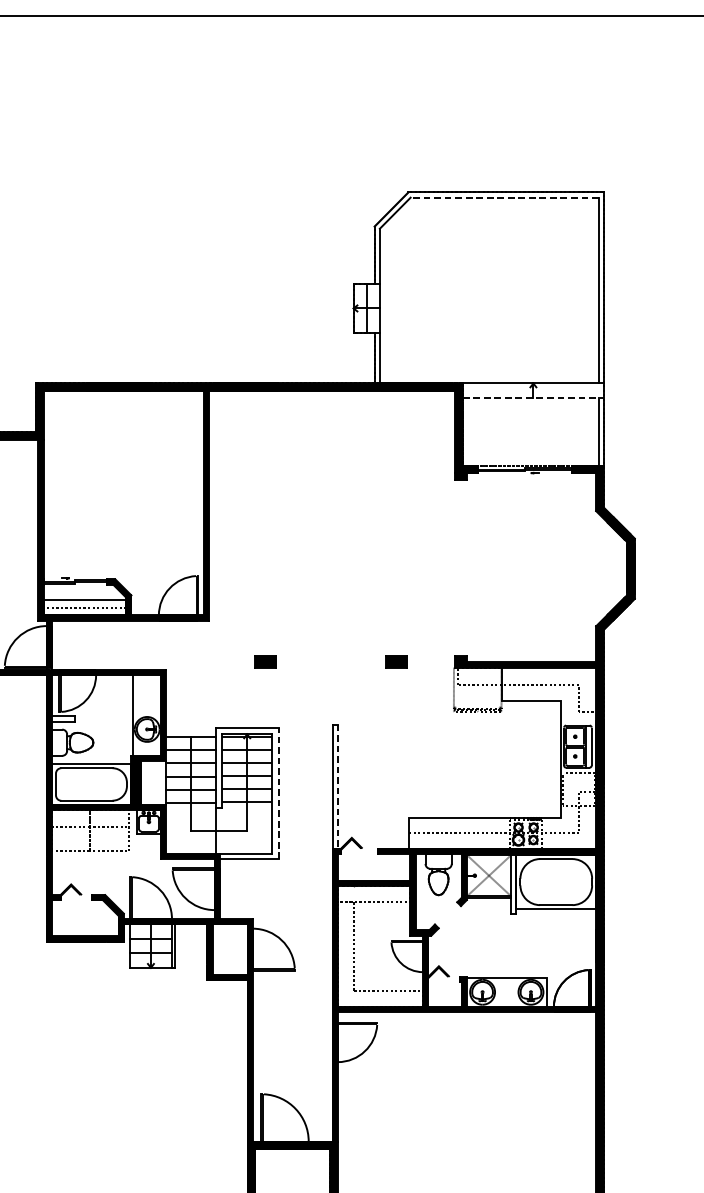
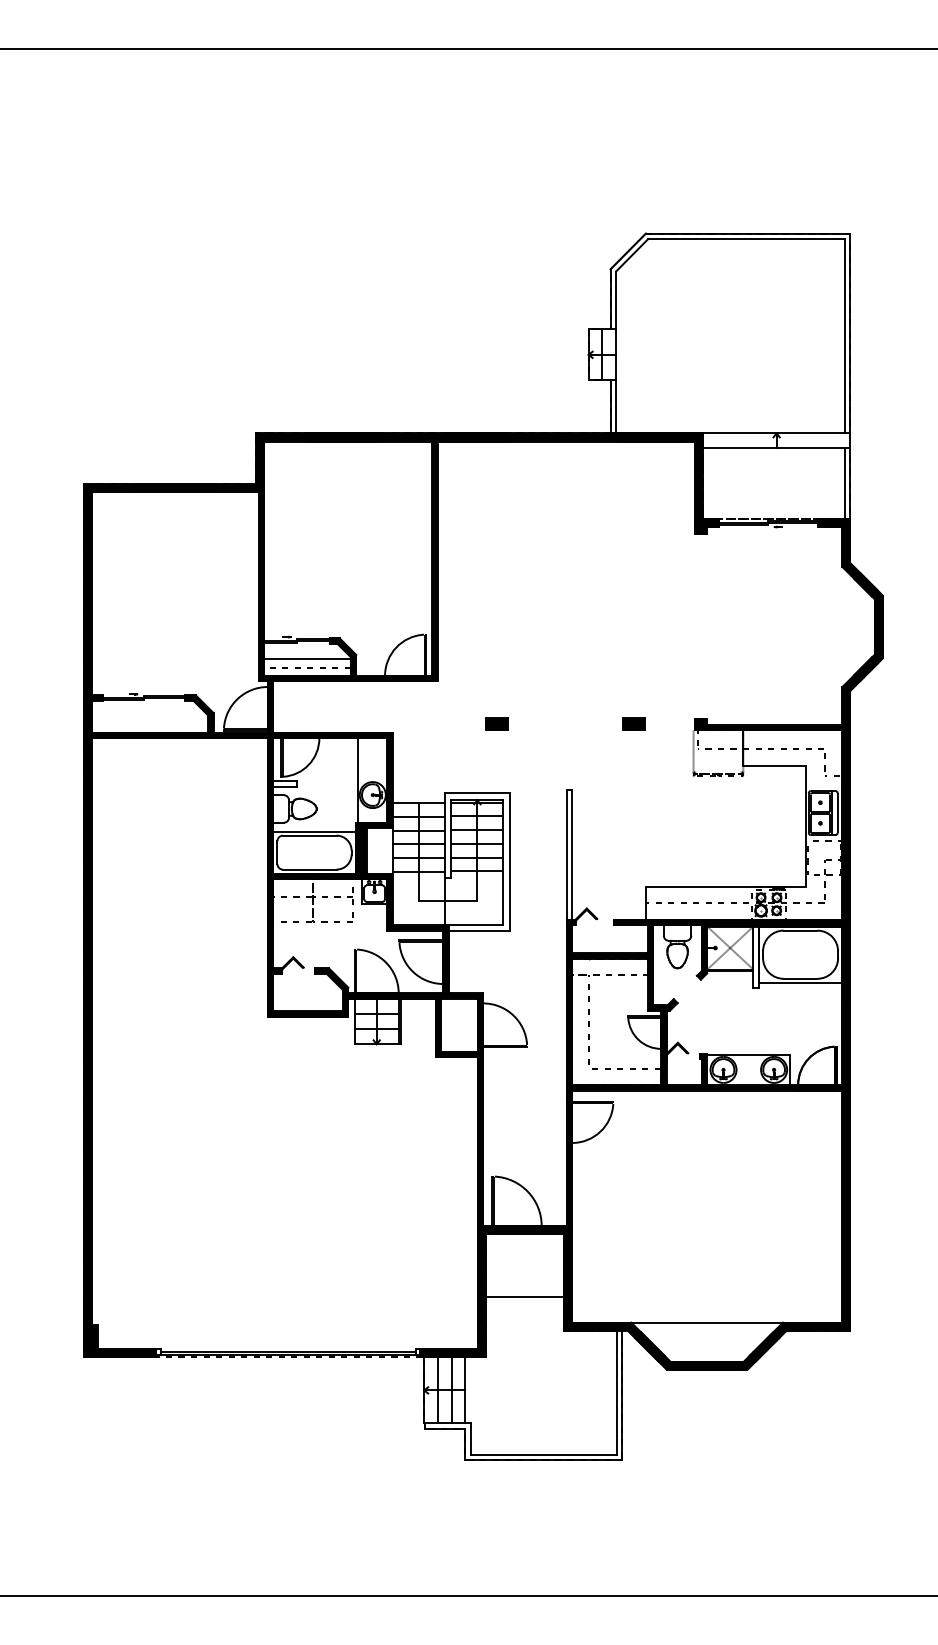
line: (504, 198) -> (746, 239), dashed -> solid
line: (533, 398) -> (776, 448), dashed -> solid
line: (338, 786) -> (572, 854), dashed -> solid
line: (278, 793) -> (510, 862), dashed -> solid

